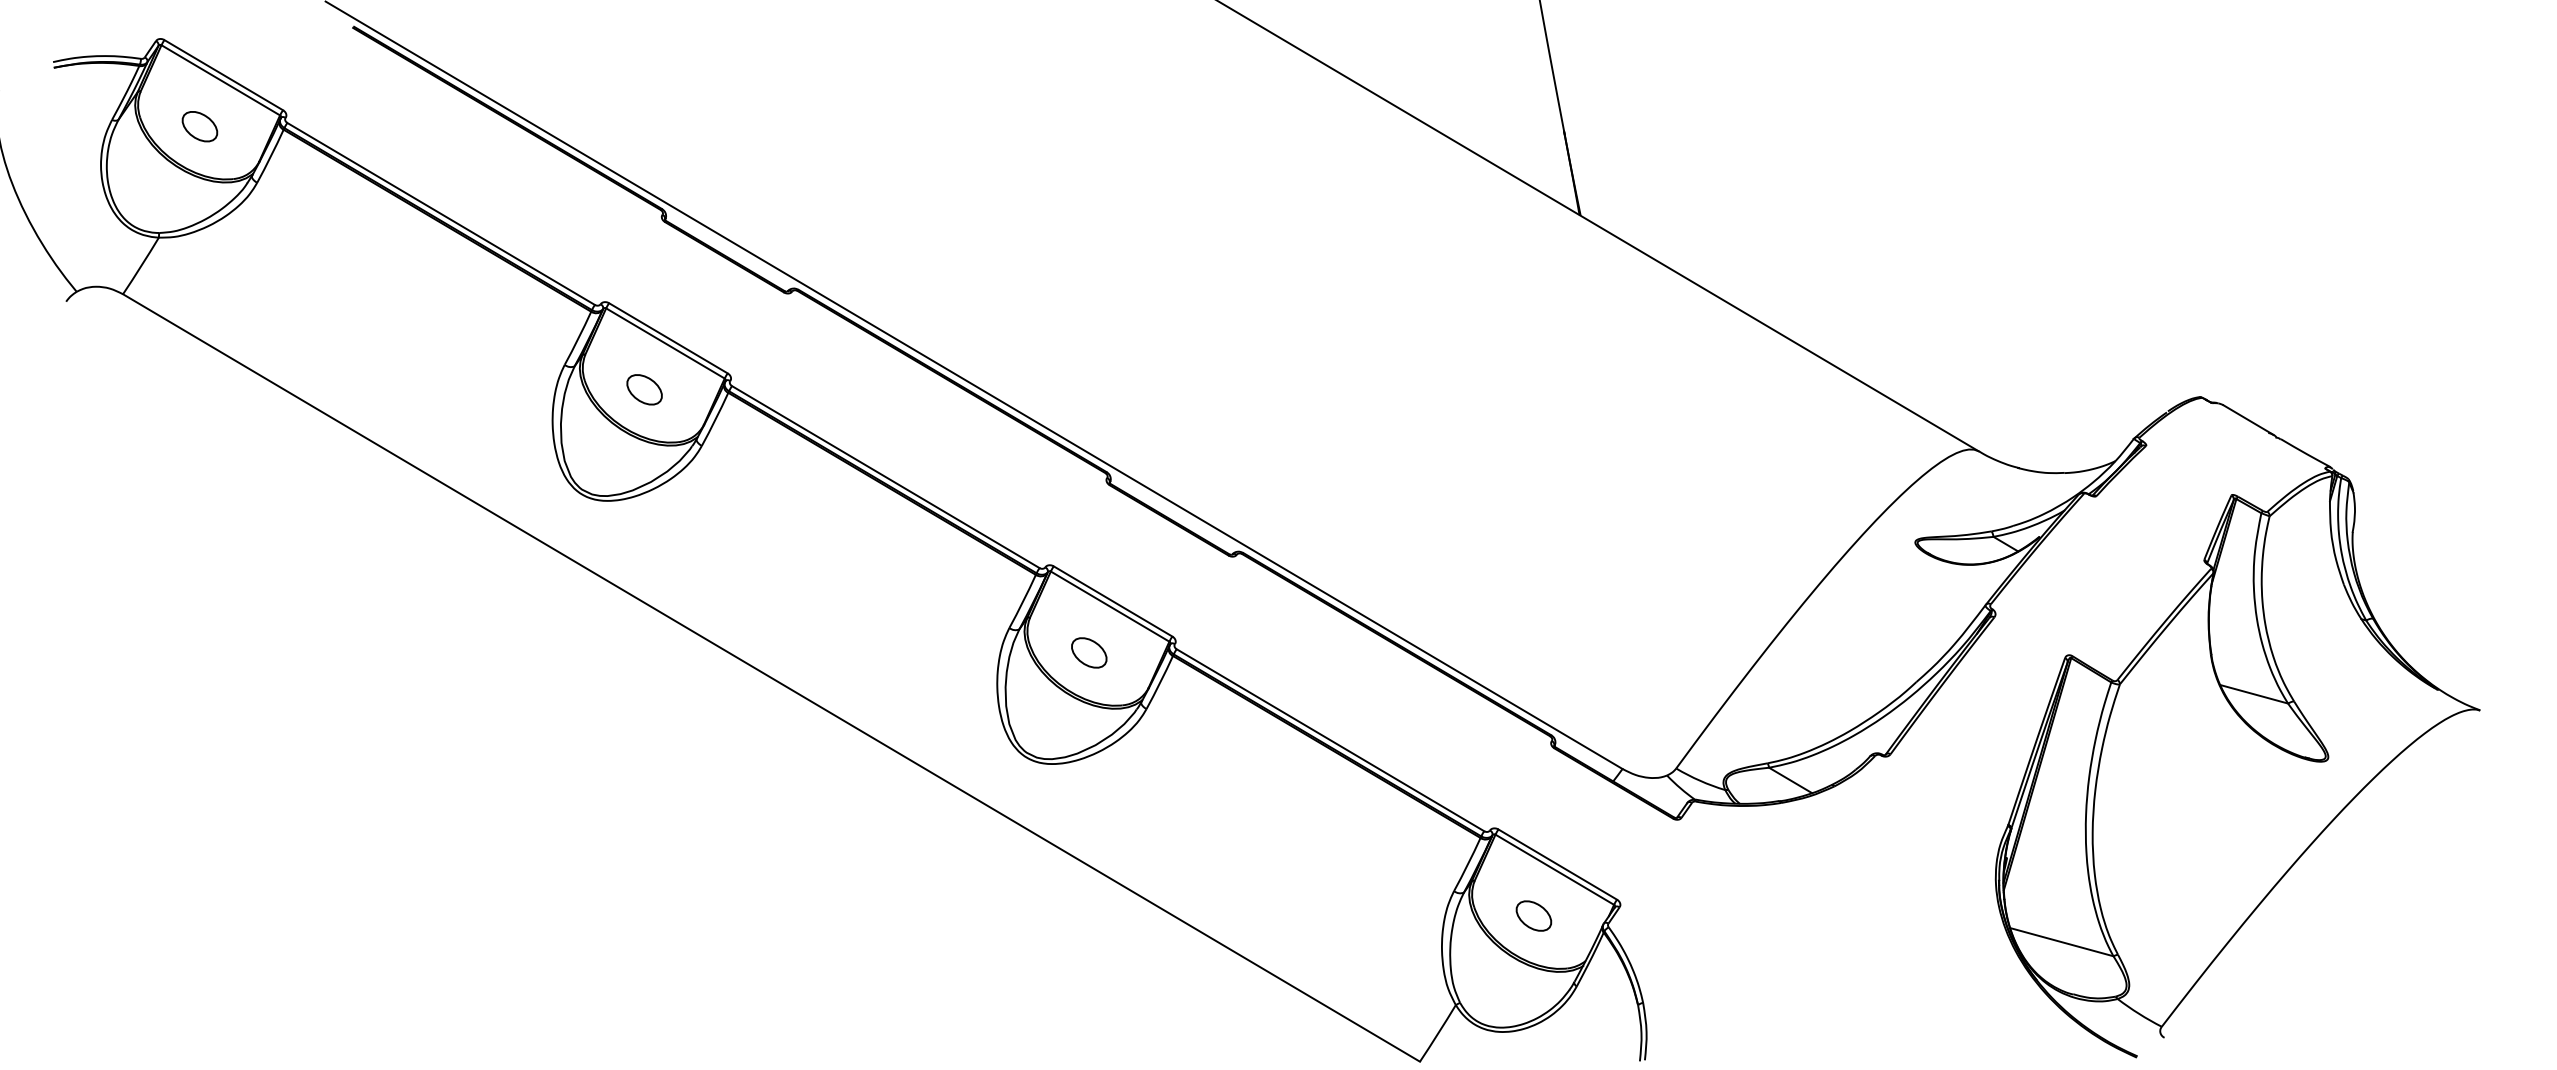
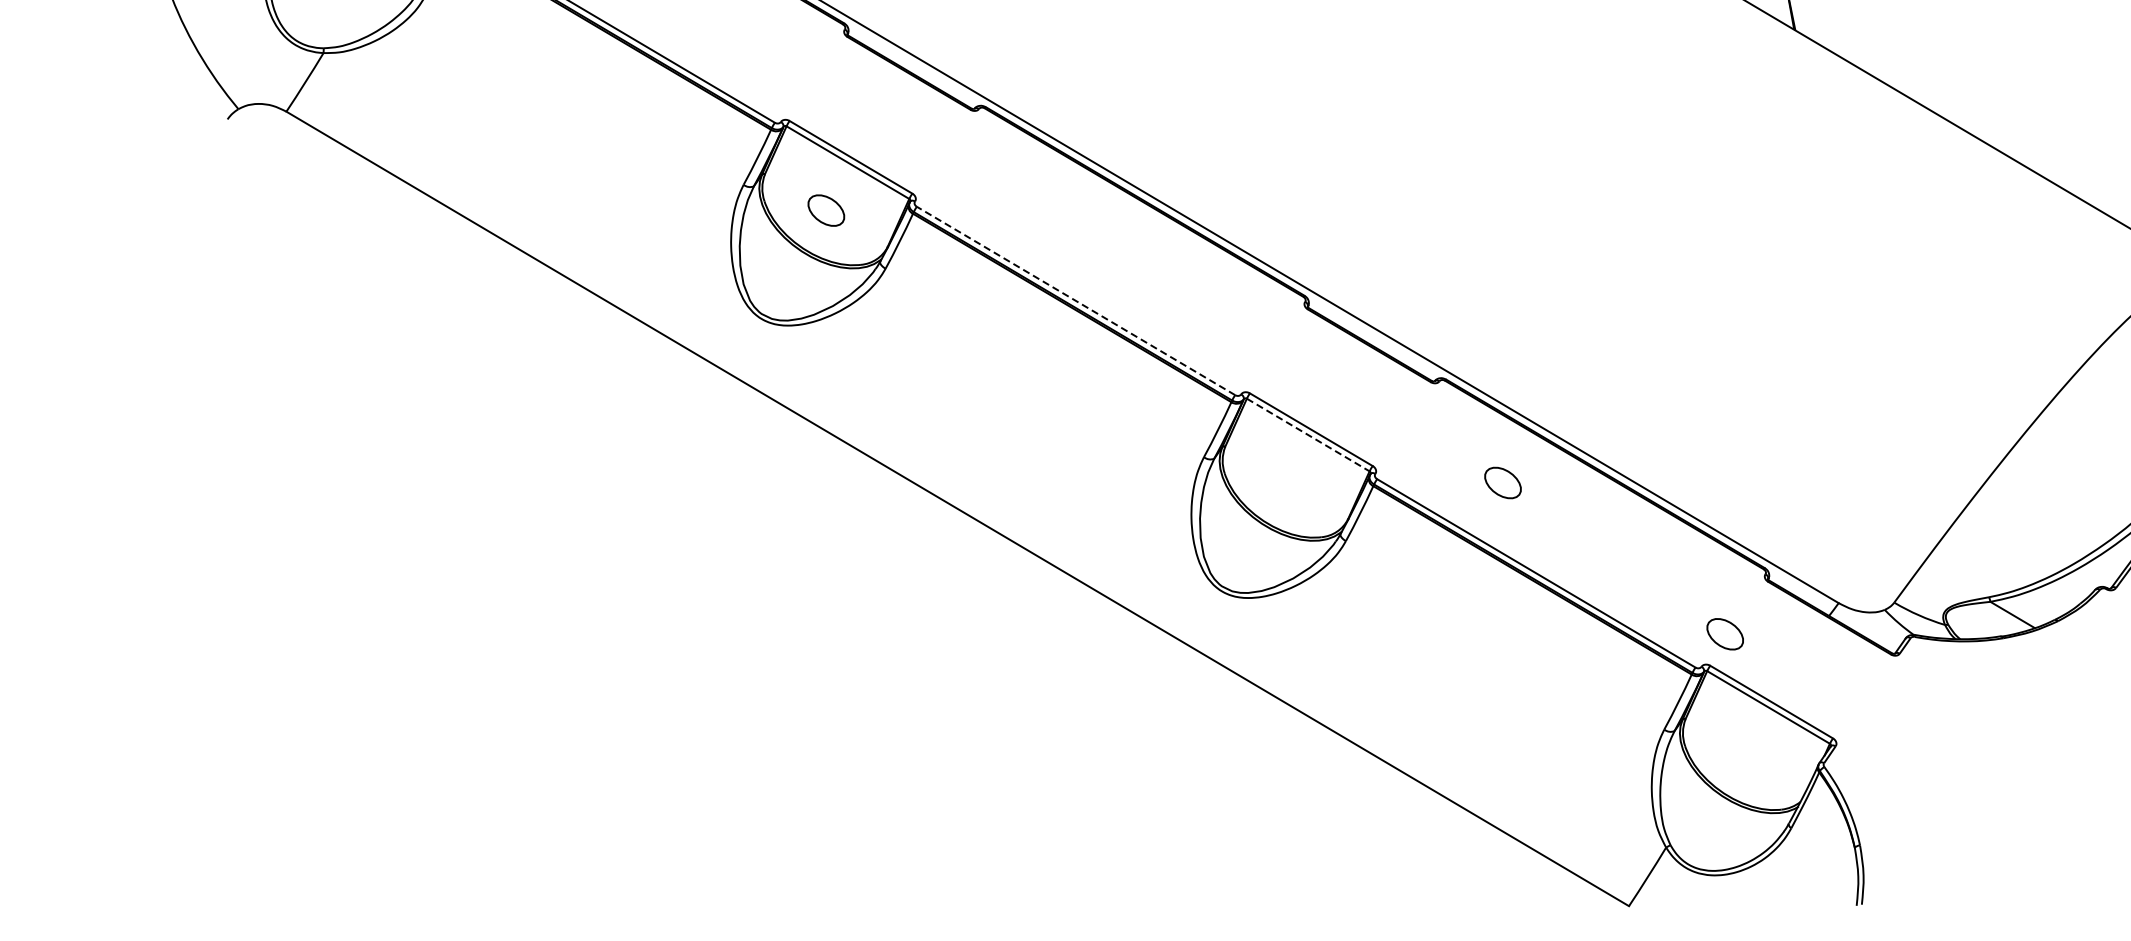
line: (885, 477) -> (1075, 301), solid -> dashed
line: (1110, 606) -> (1308, 434), solid -> dashed
part: (1089, 652) -> (1503, 482), moved
part: (1533, 915) -> (1724, 633), moved

